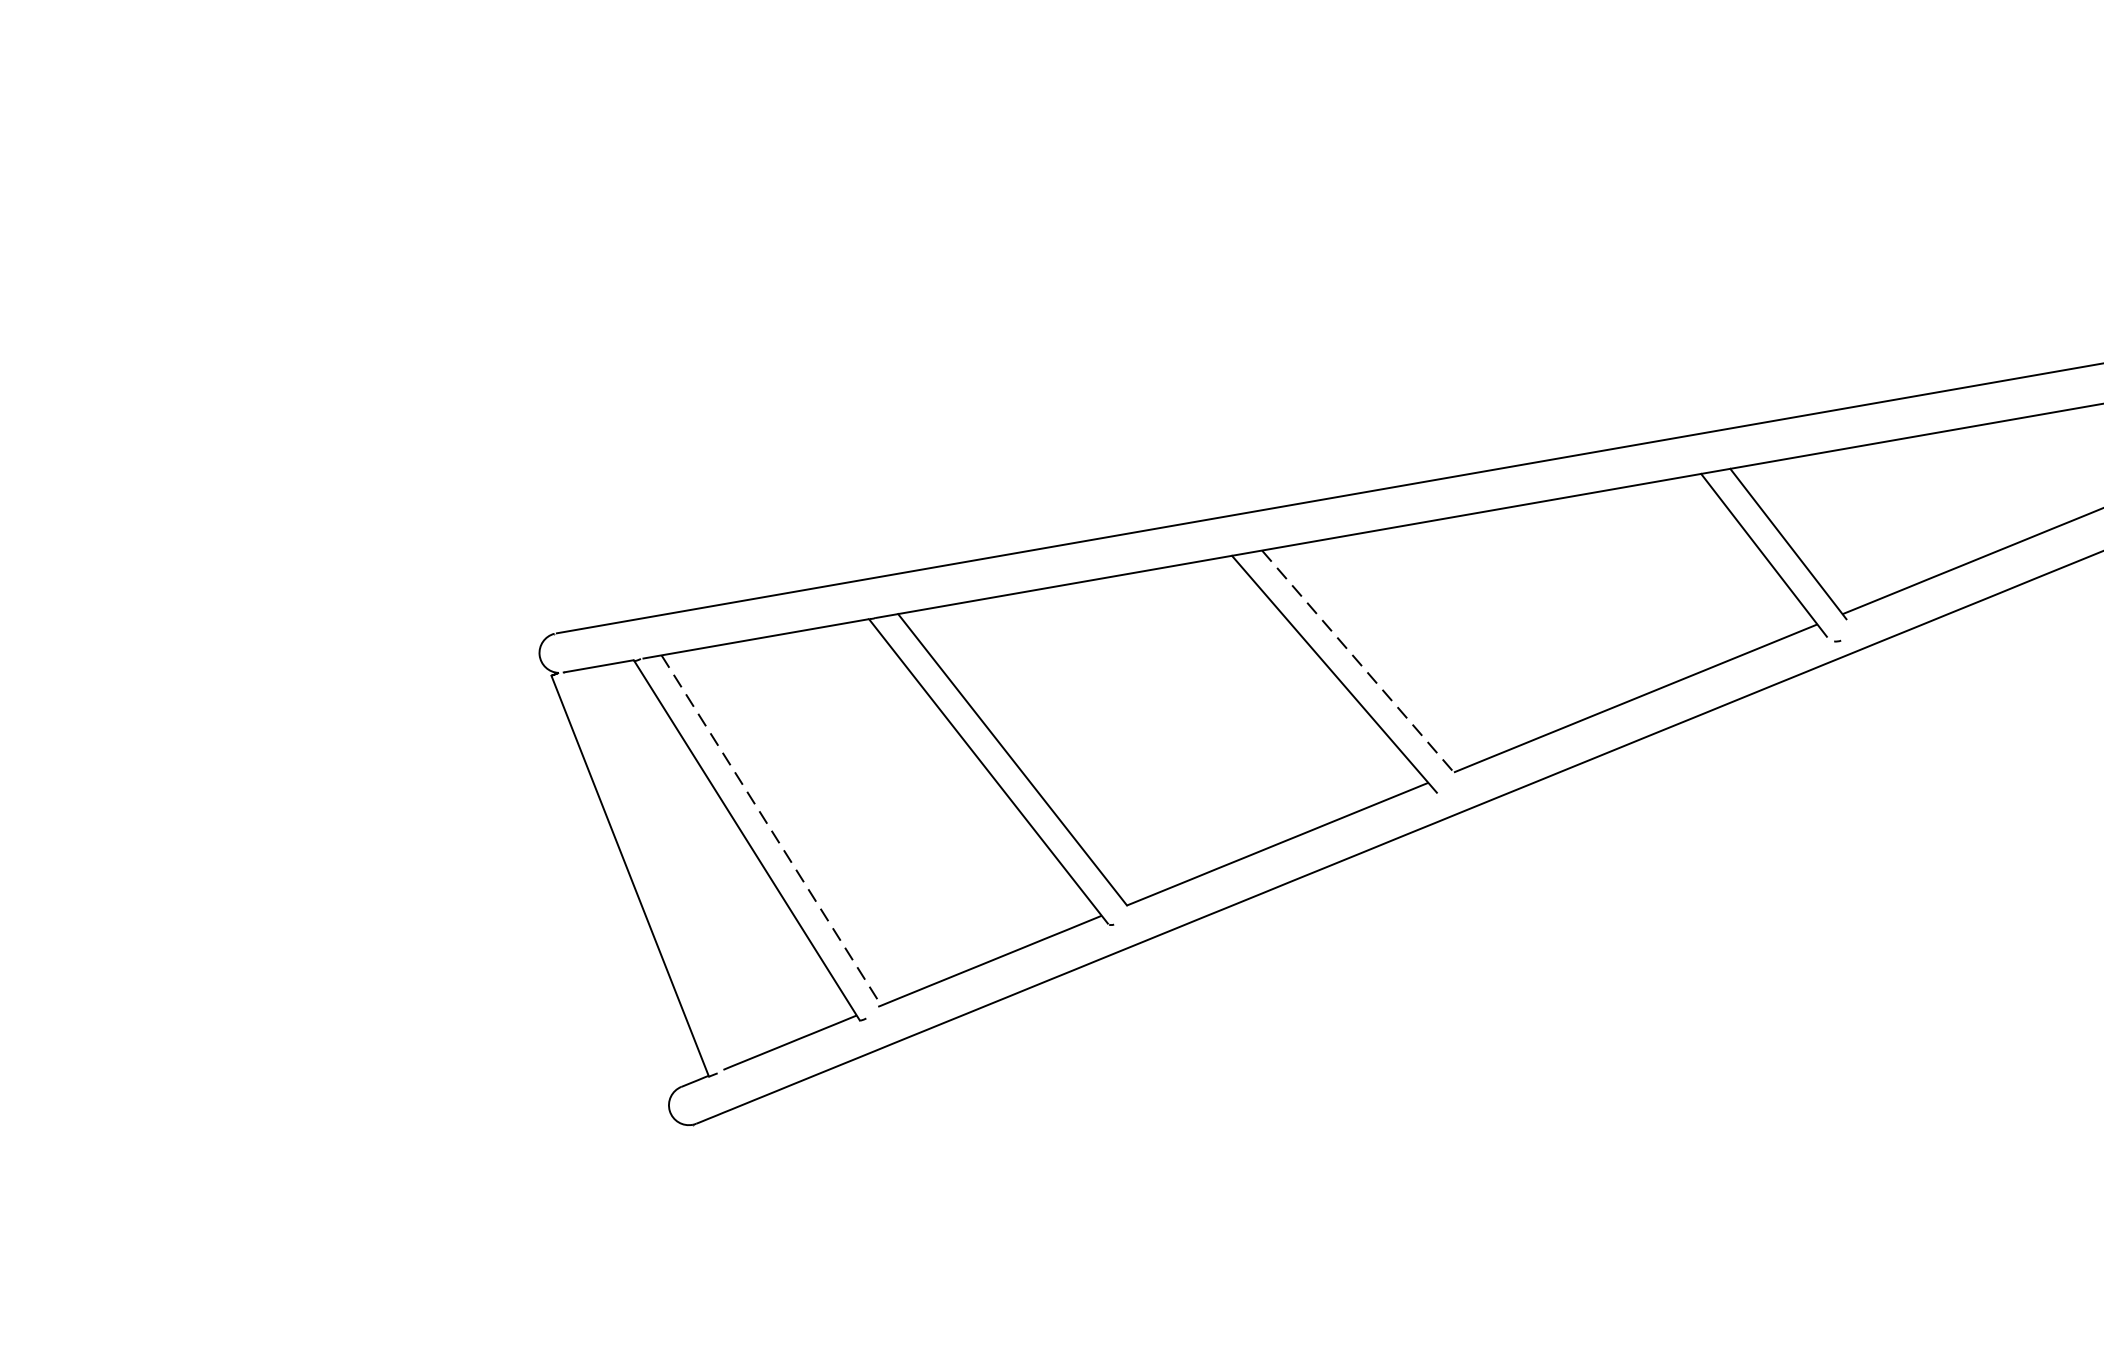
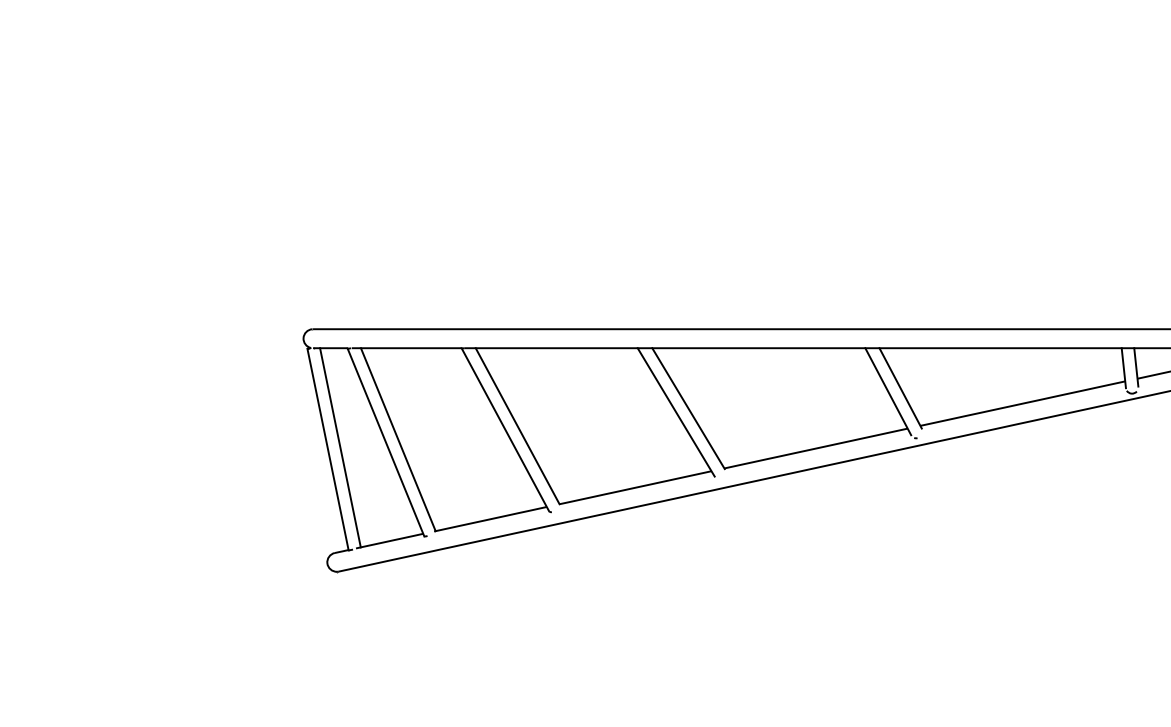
line: (1358, 663) -> (688, 409), dashed -> solid
line: (771, 830) -> (398, 439), dashed -> solid
line: (655, 867) -> (340, 447), added

